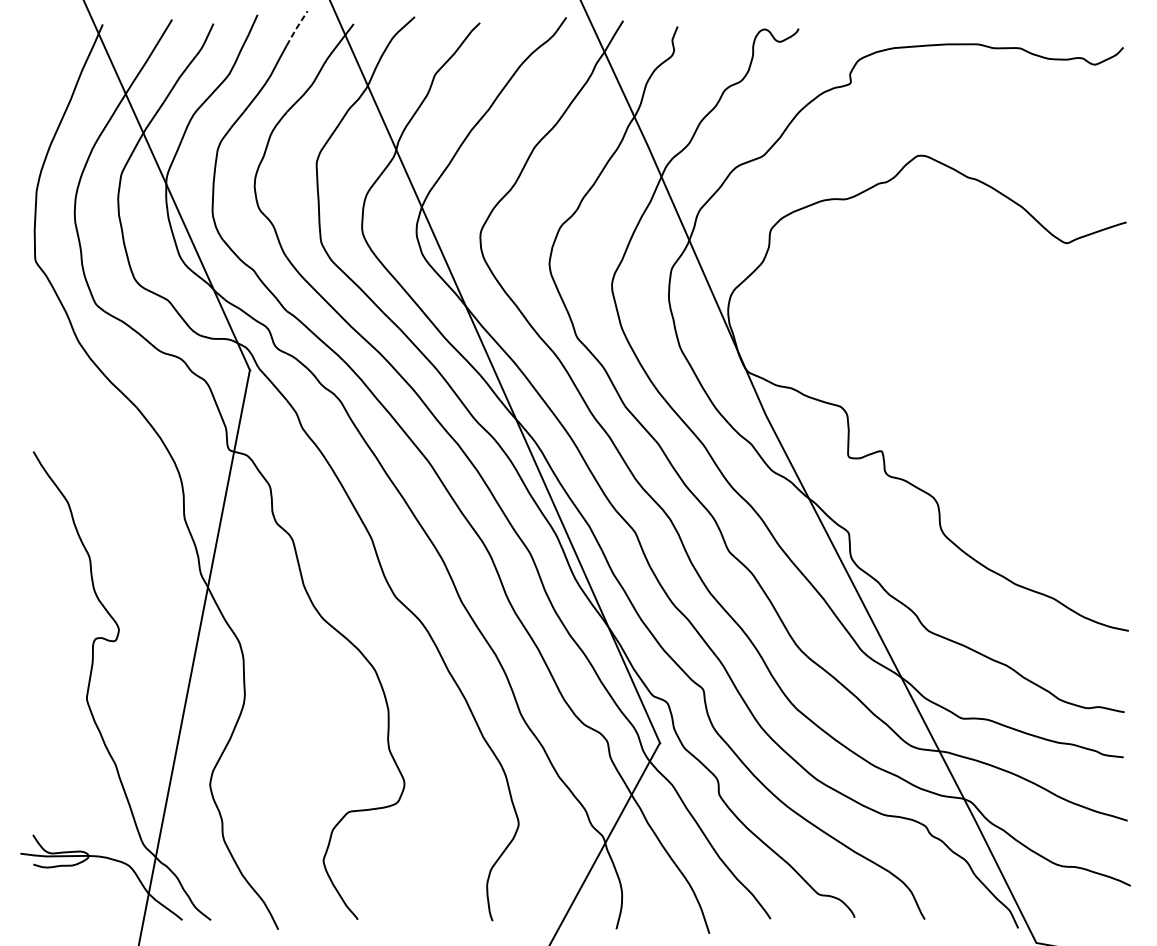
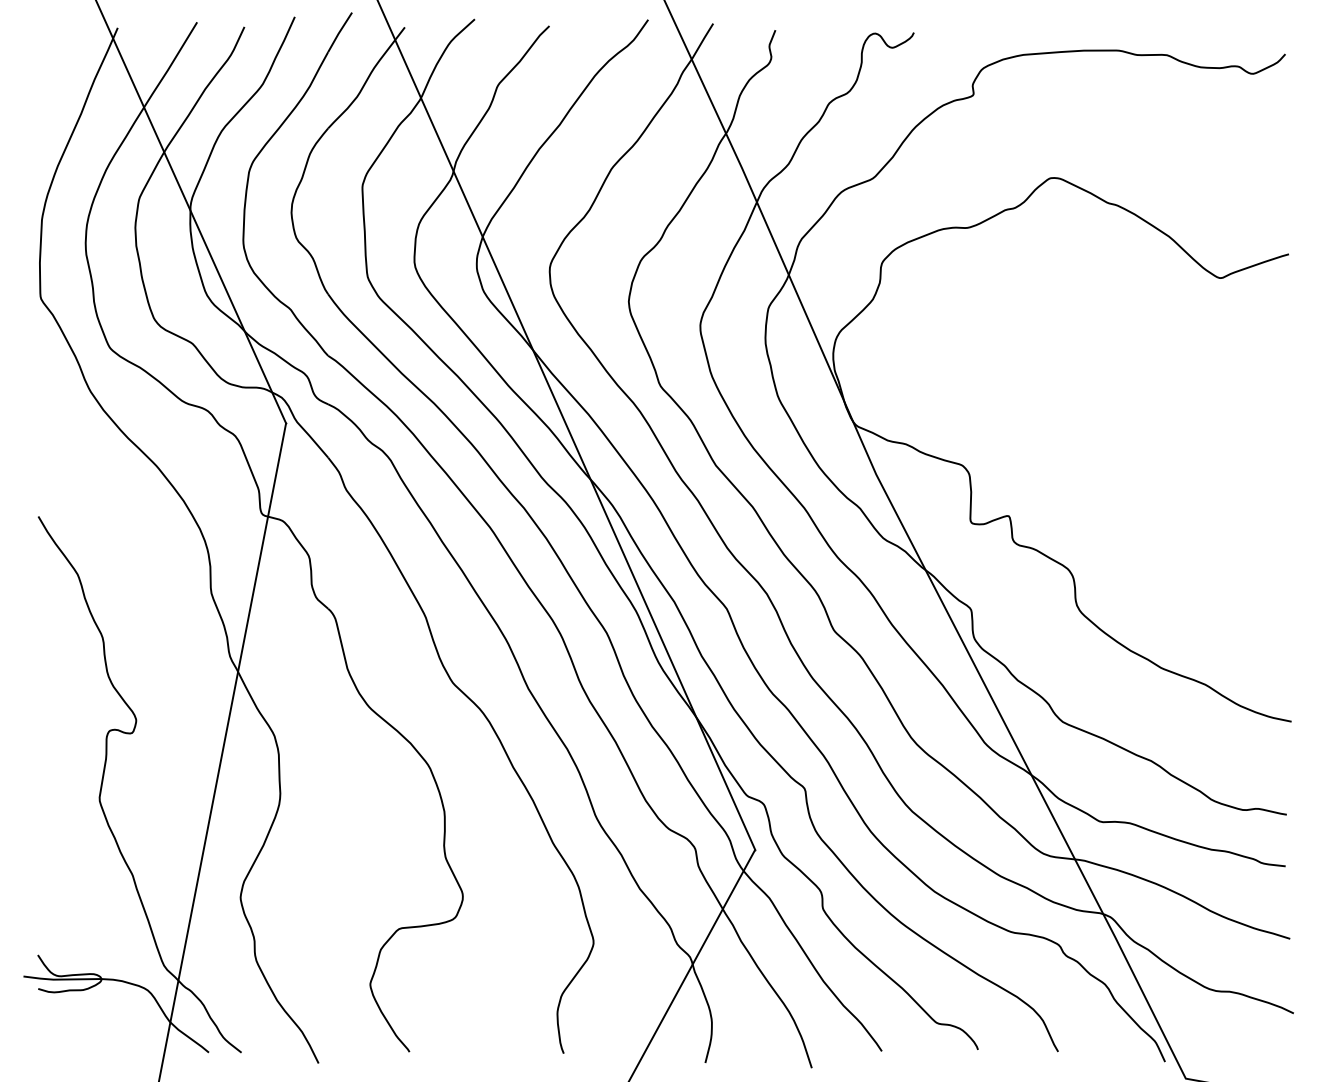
line: (296, 28) -> (339, 32), dashed -> solid

